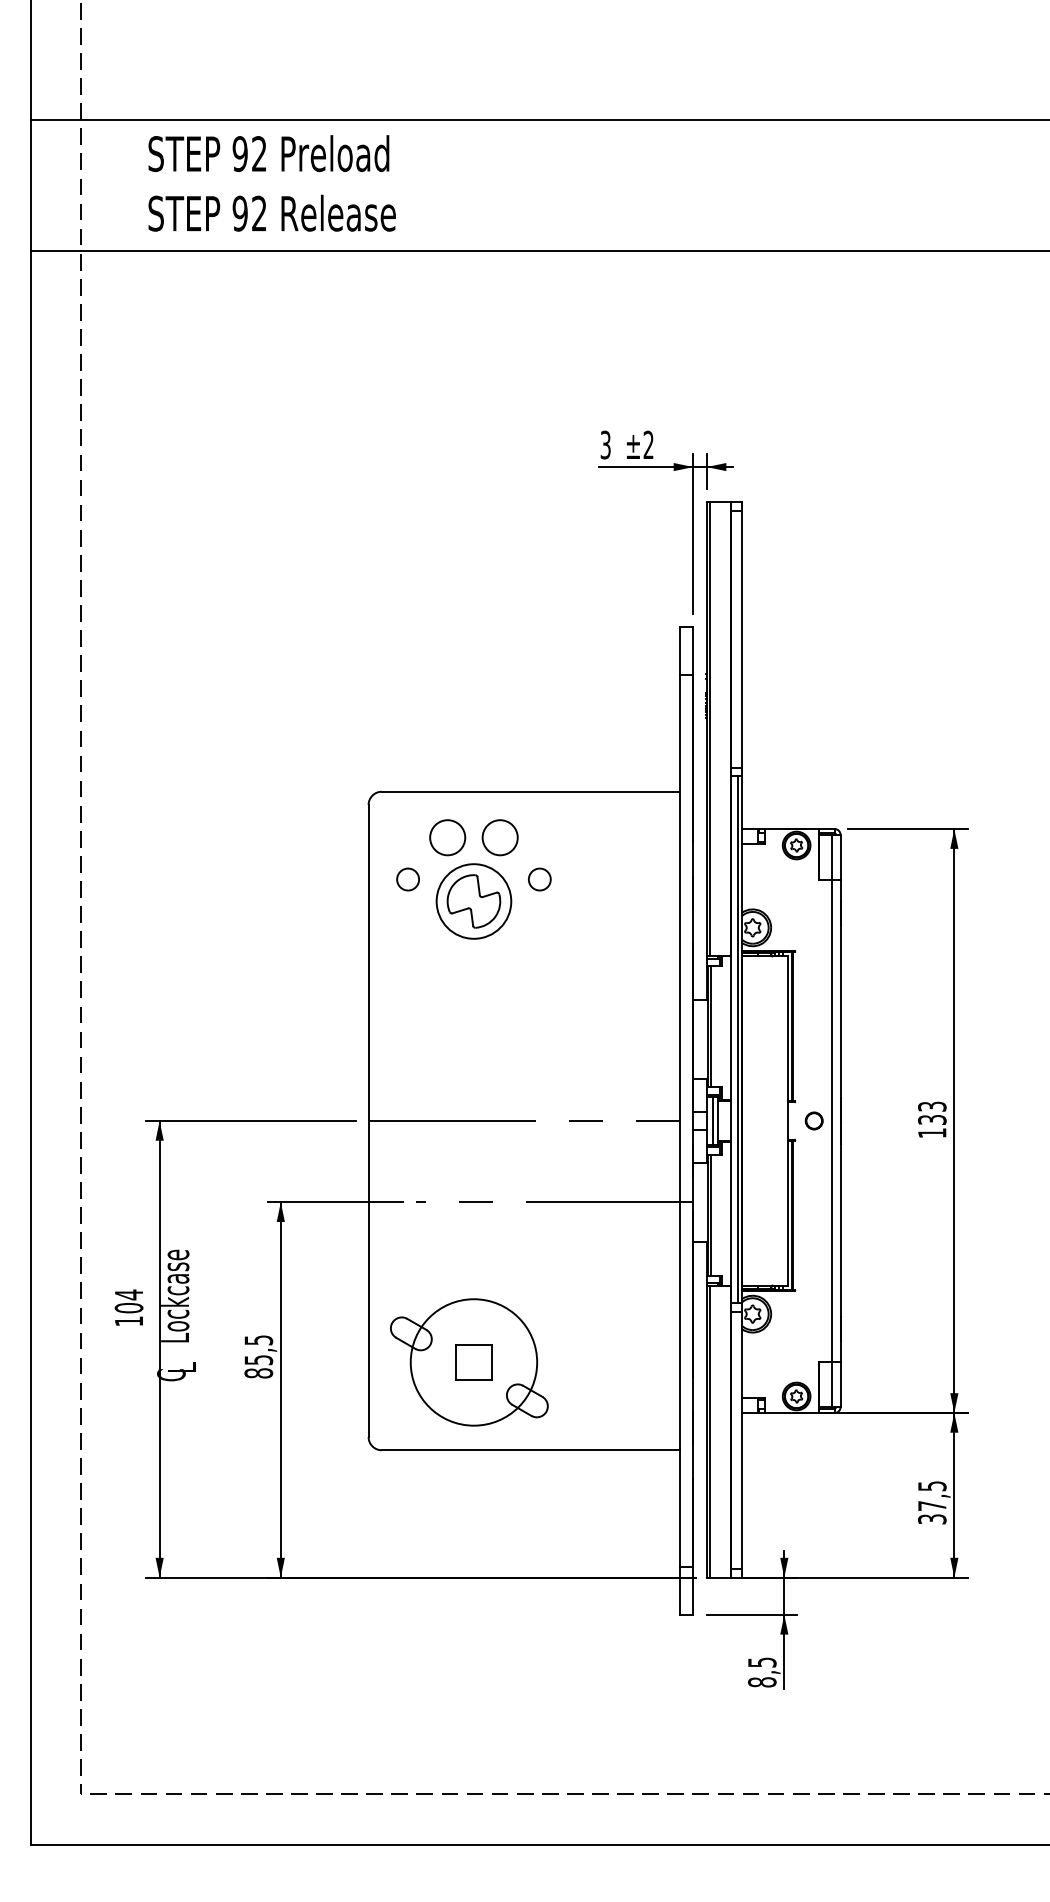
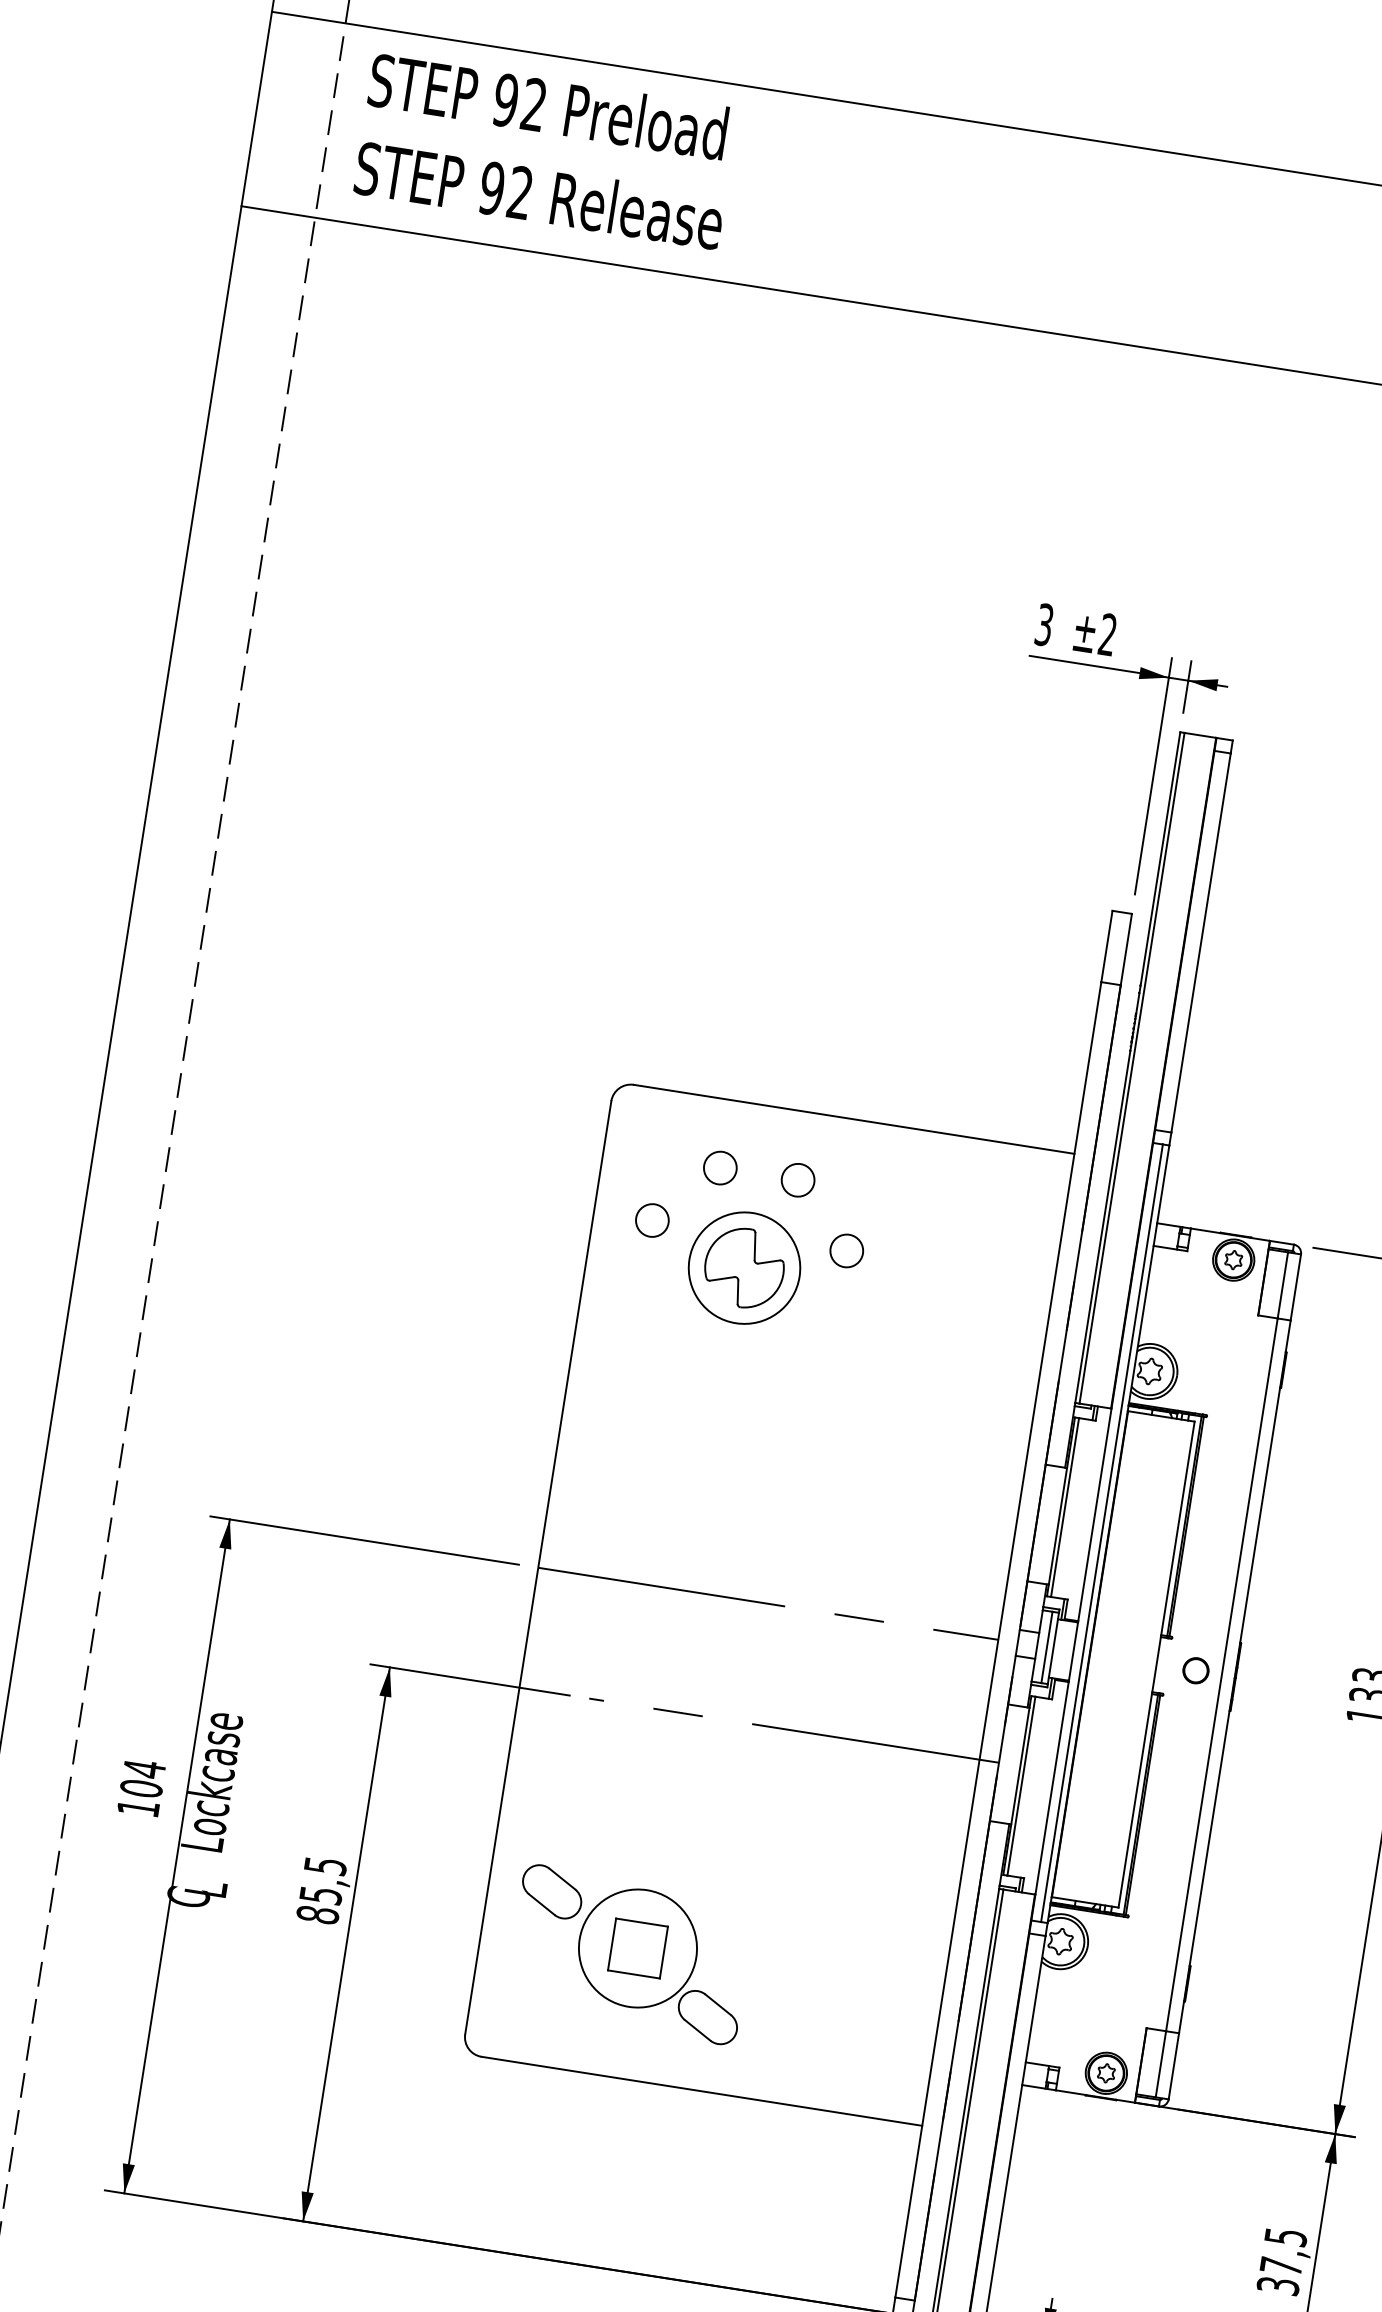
text: (271, 183) -> (545, 151), moved
circle: (447, 837) -> (720, 1167), size x0.62
circle: (500, 837) -> (798, 1179), size x0.62
circle: (473, 1361) -> (637, 1947), size x0.62

